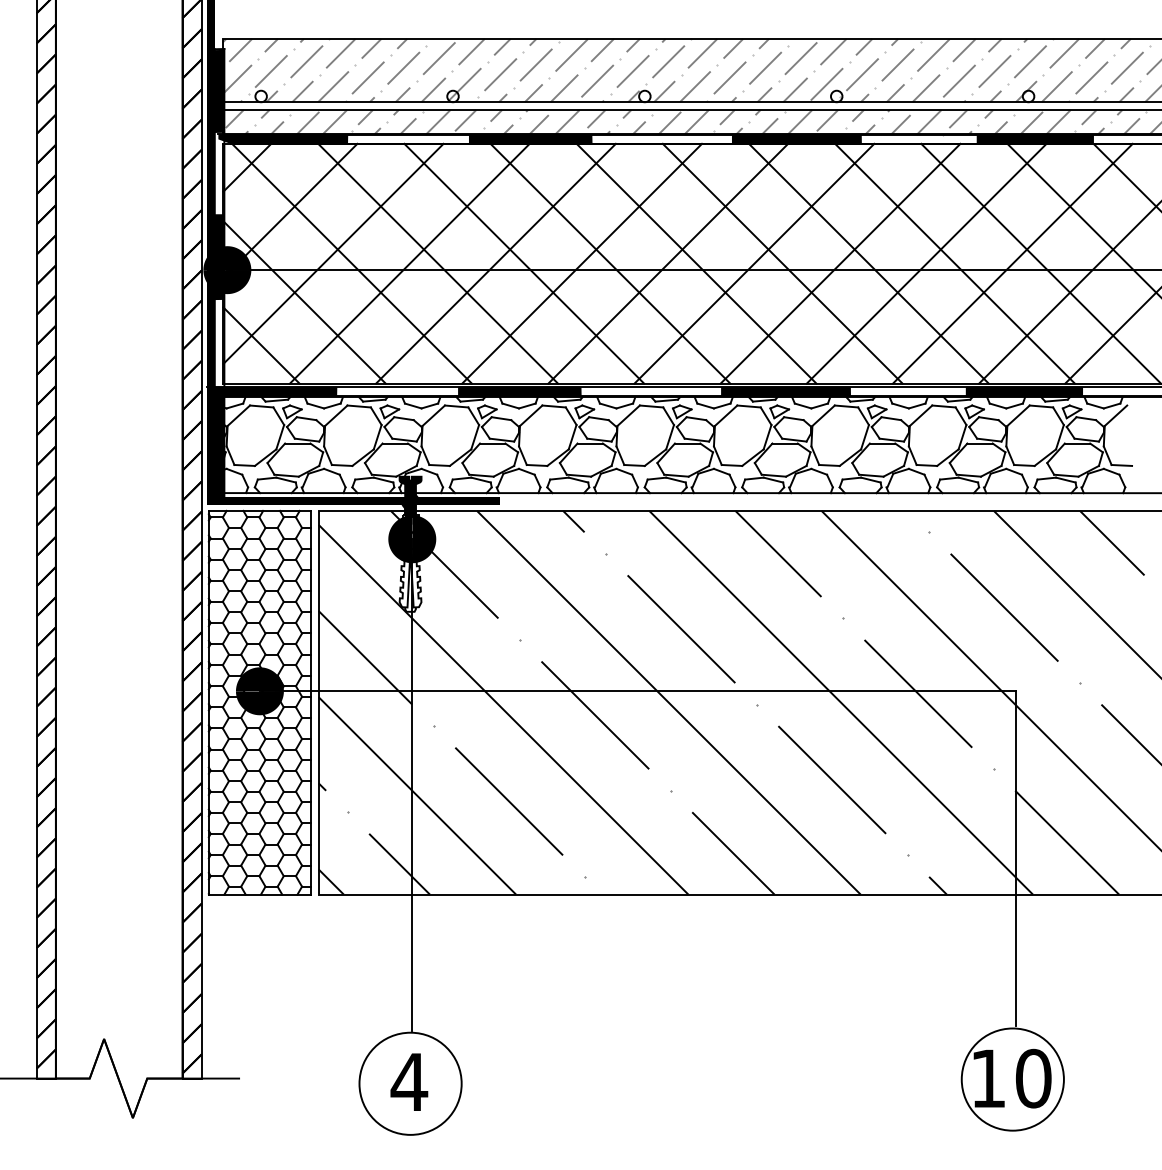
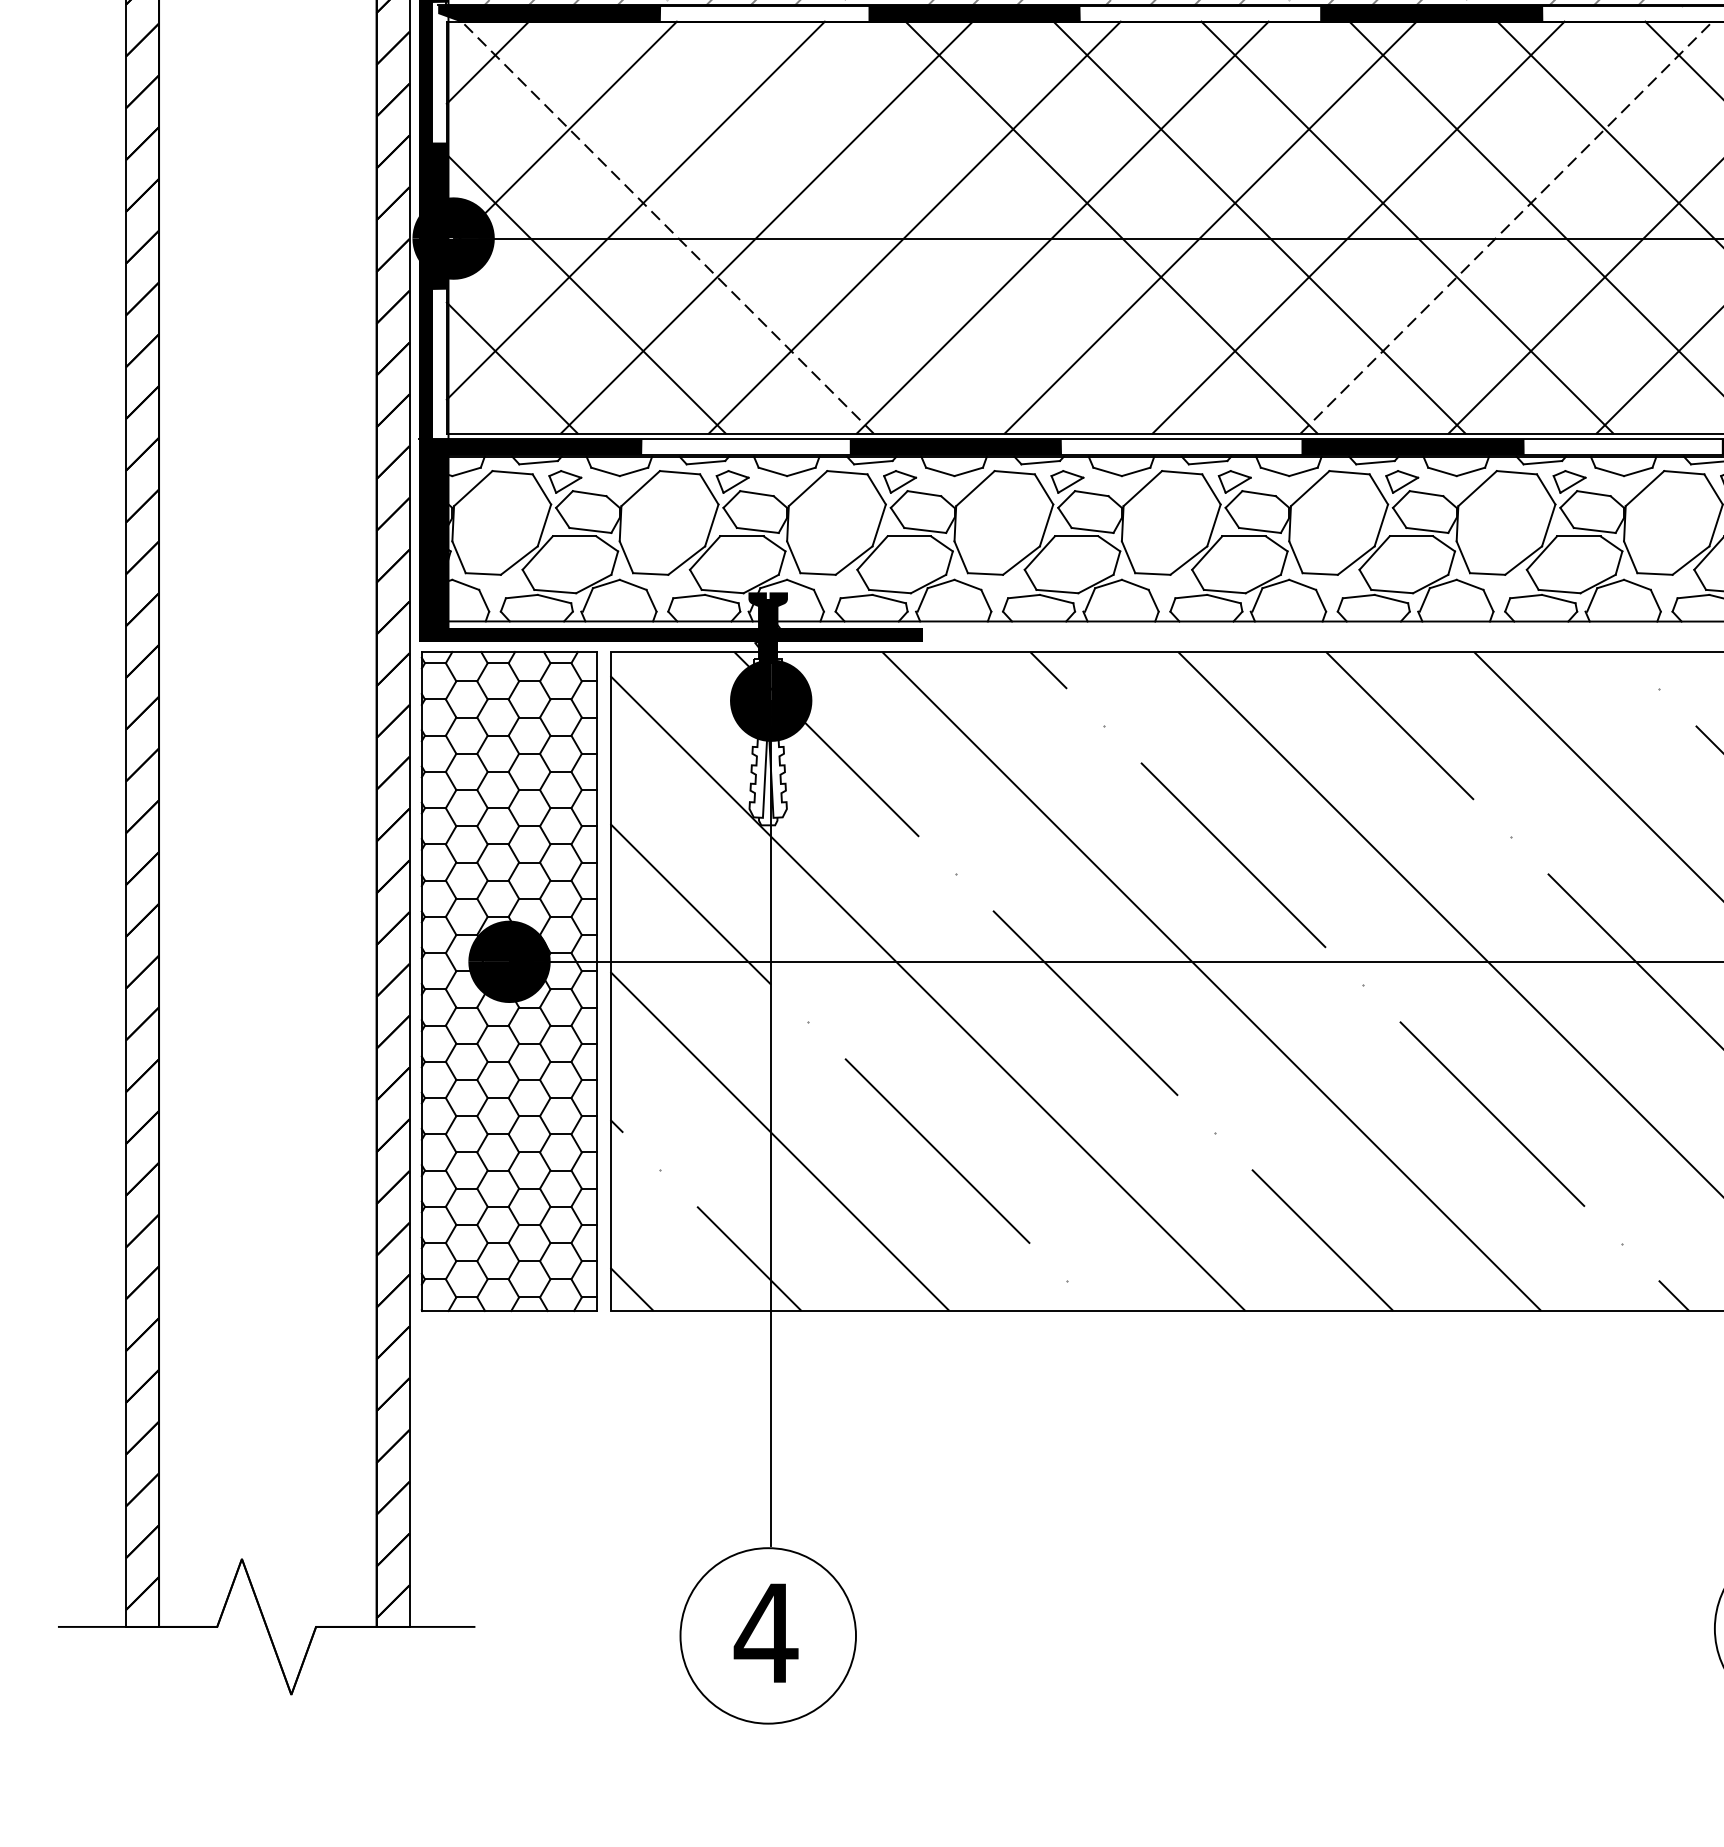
line: (352, 263) -> (668, 227), solid -> dashed
line: (438, 263) -> (816, 227), removed
line: (524, 263) -> (963, 227), removed
line: (840, 263) -> (1506, 227), solid -> dashed

